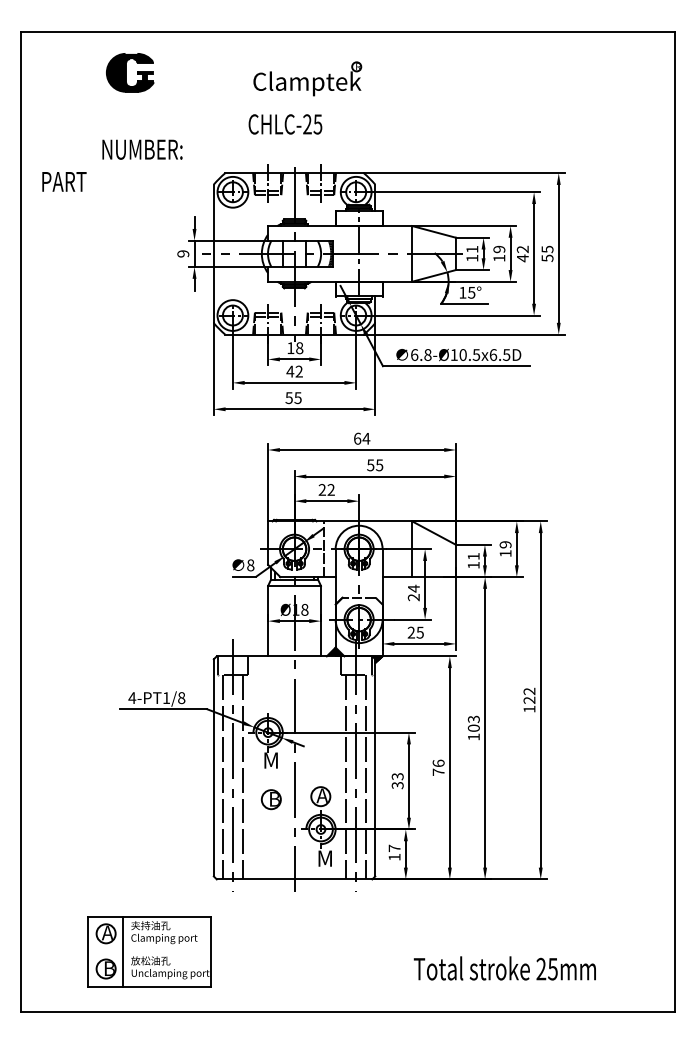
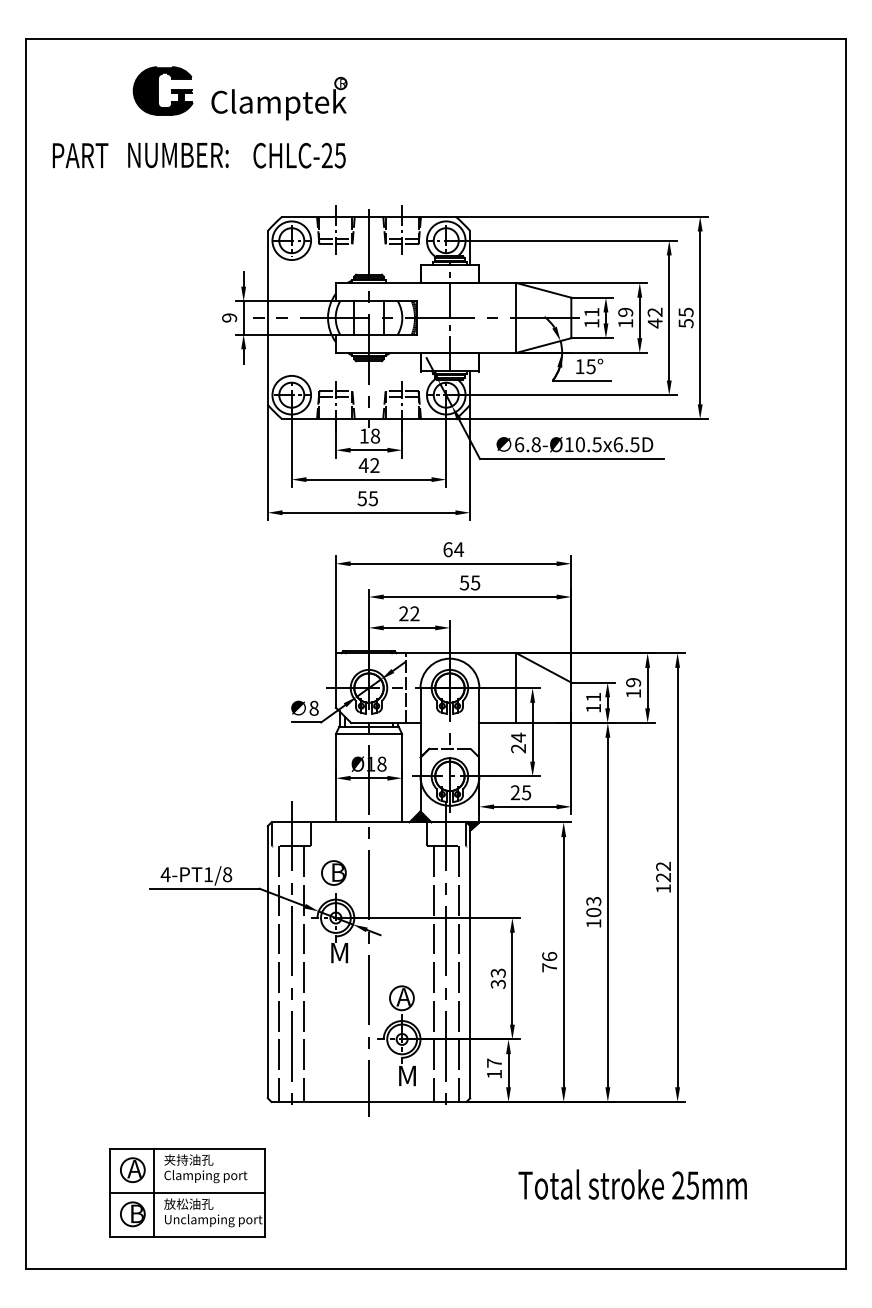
part: (307, 78) -> (279, 98), moved
text: (285, 124) -> (299, 155), moved
text: (142, 149) -> (178, 155), moved
text: (64, 181) -> (80, 155), moved
part: (271, 799) -> (333, 872), moved
line: (148, 952) -> (186, 1193), added
text: (504, 968) -> (632, 1184), moved

